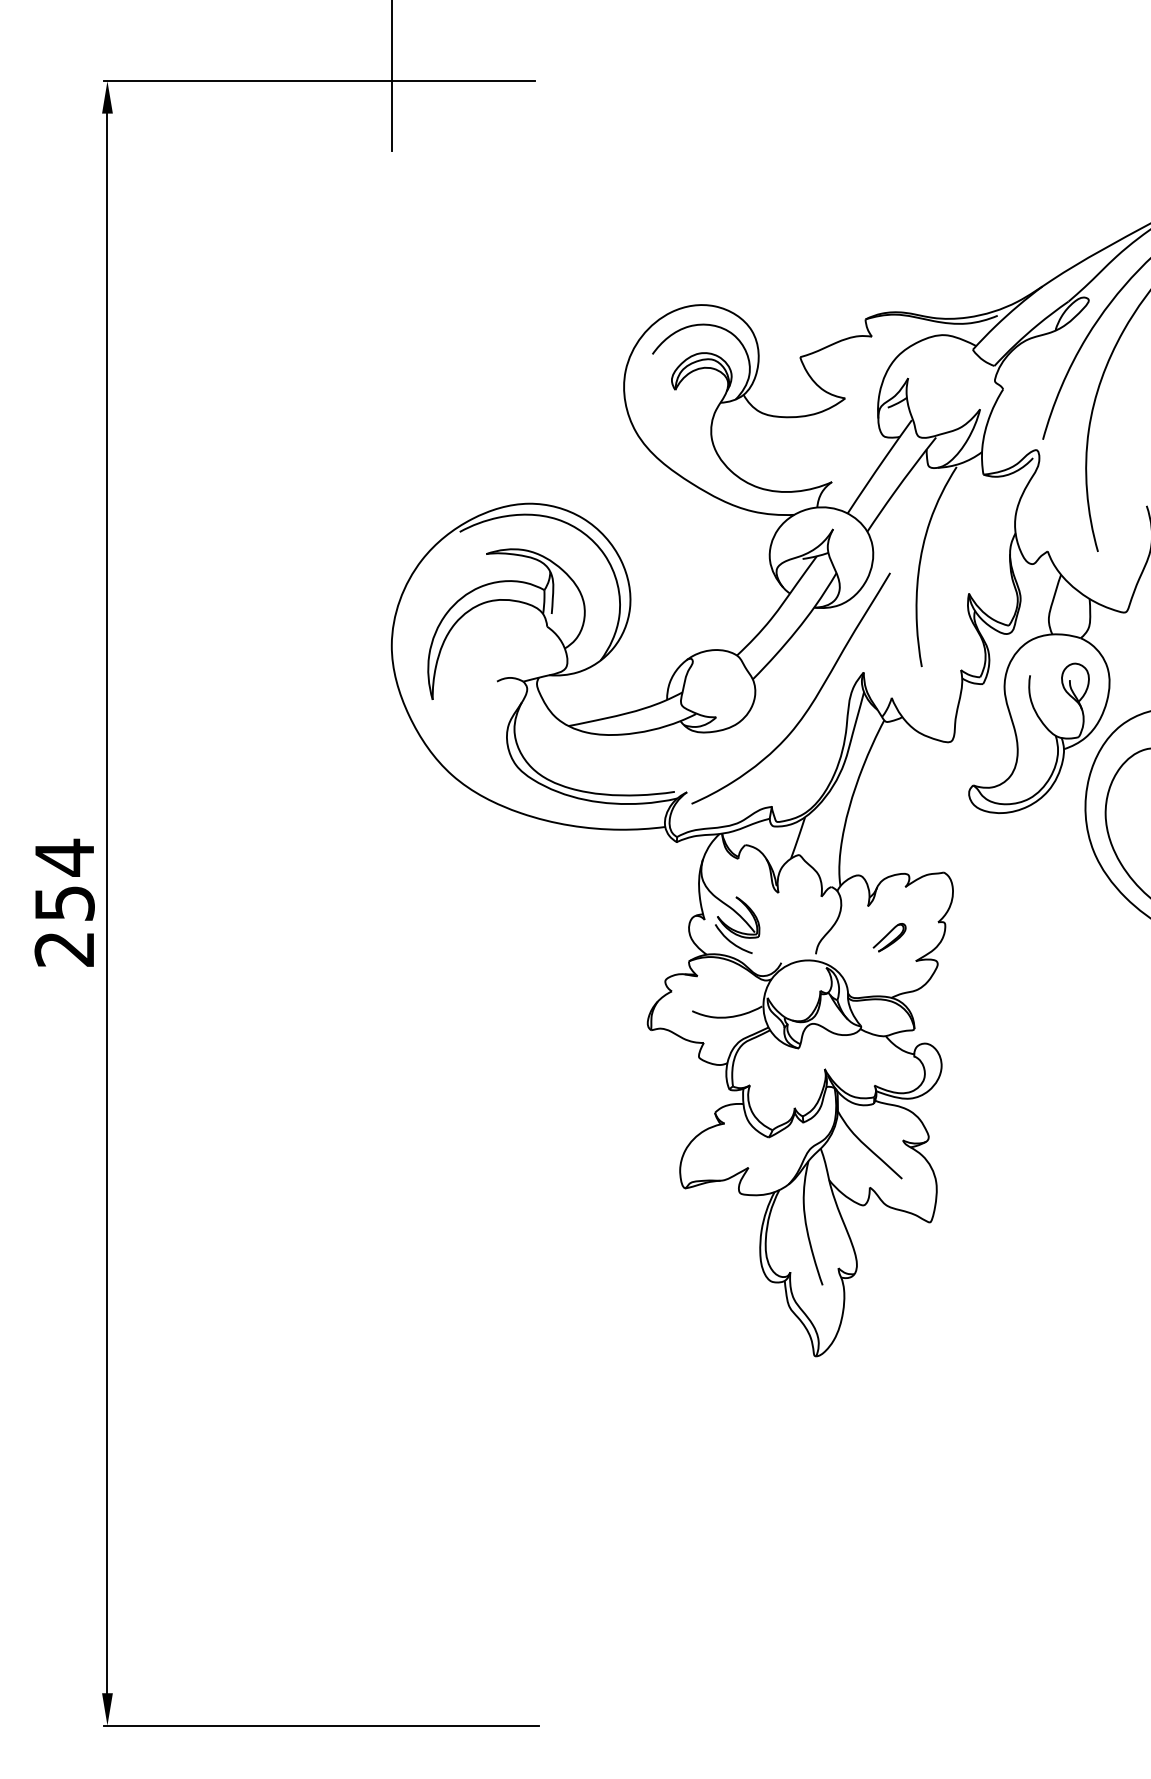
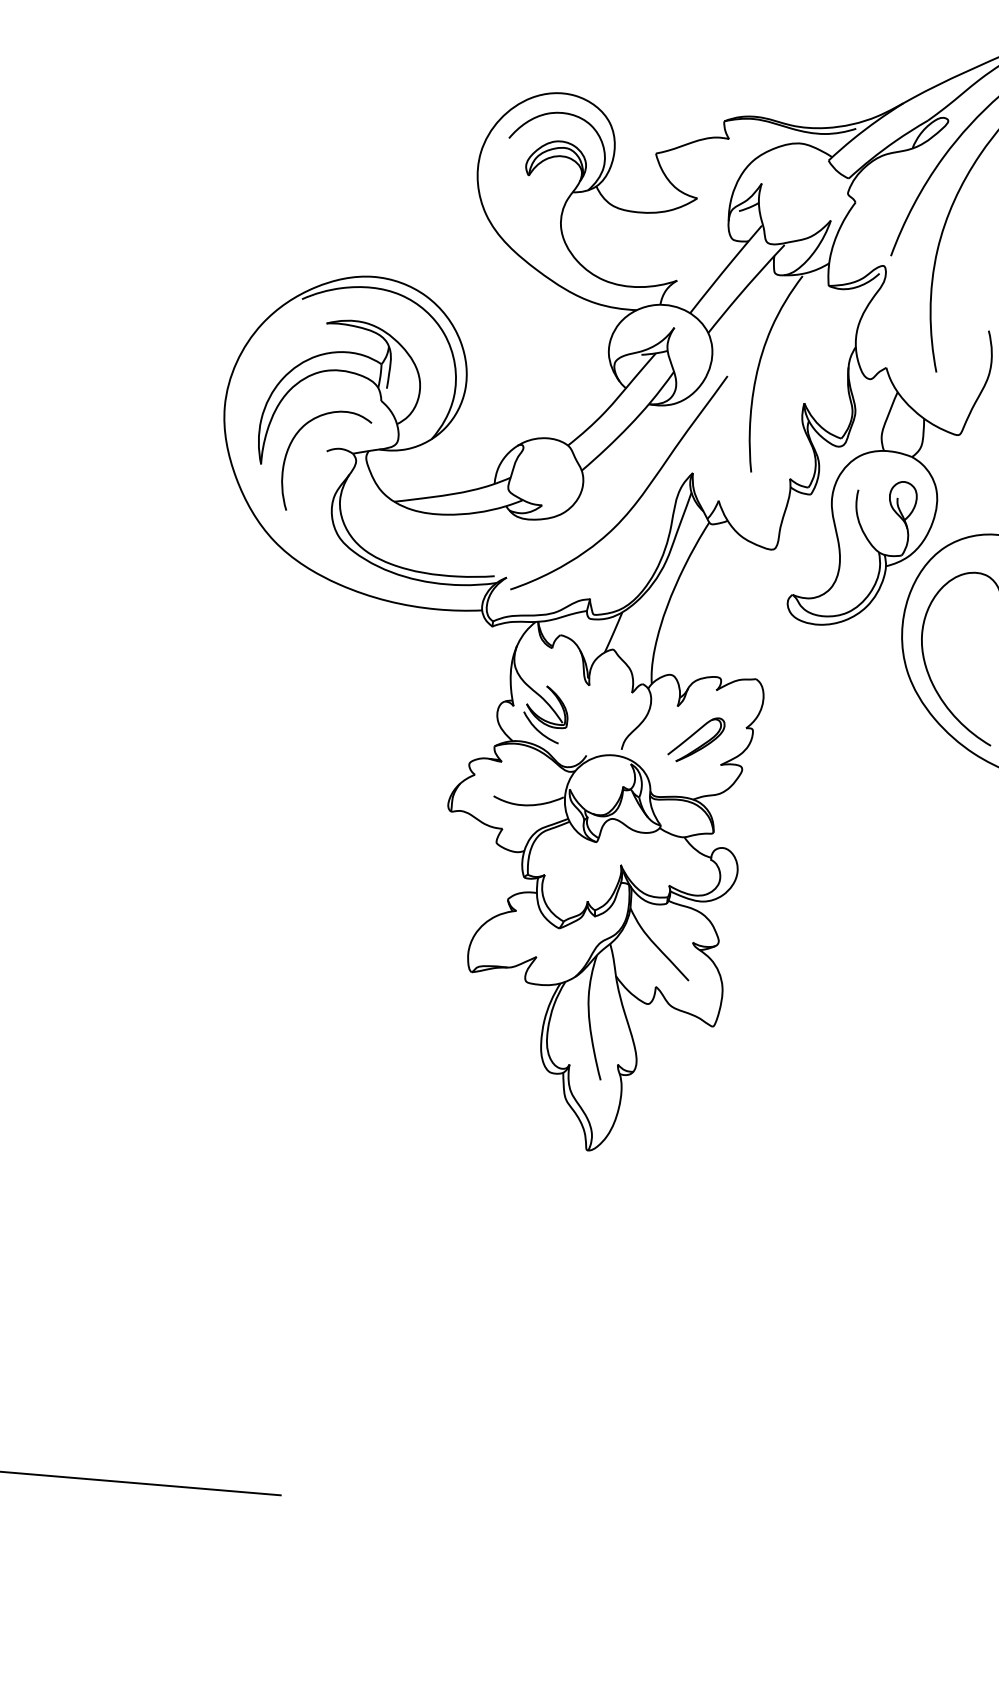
curve: (460, 680) -> (290, 447), added
part: (889, 937) -> (696, 739), size x1.67

